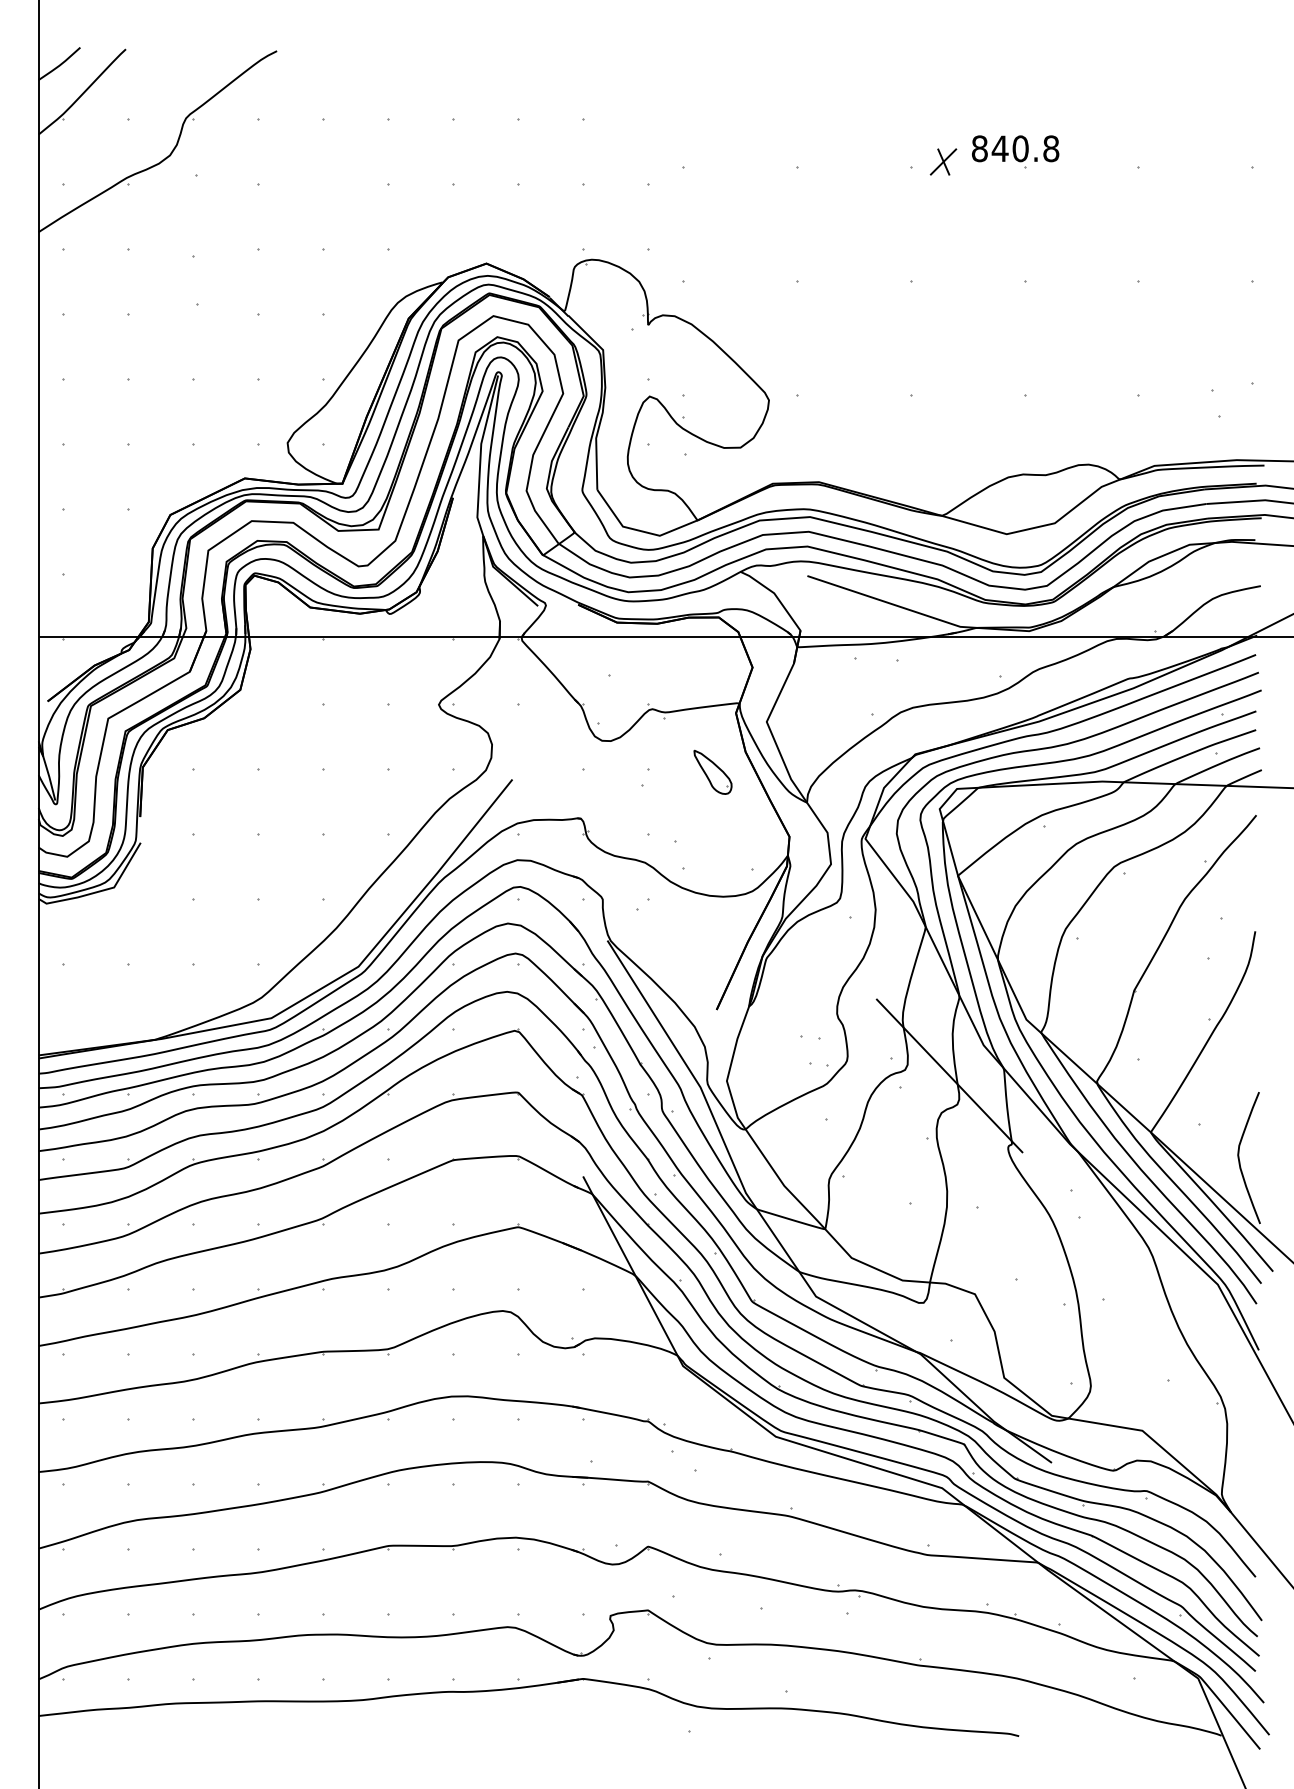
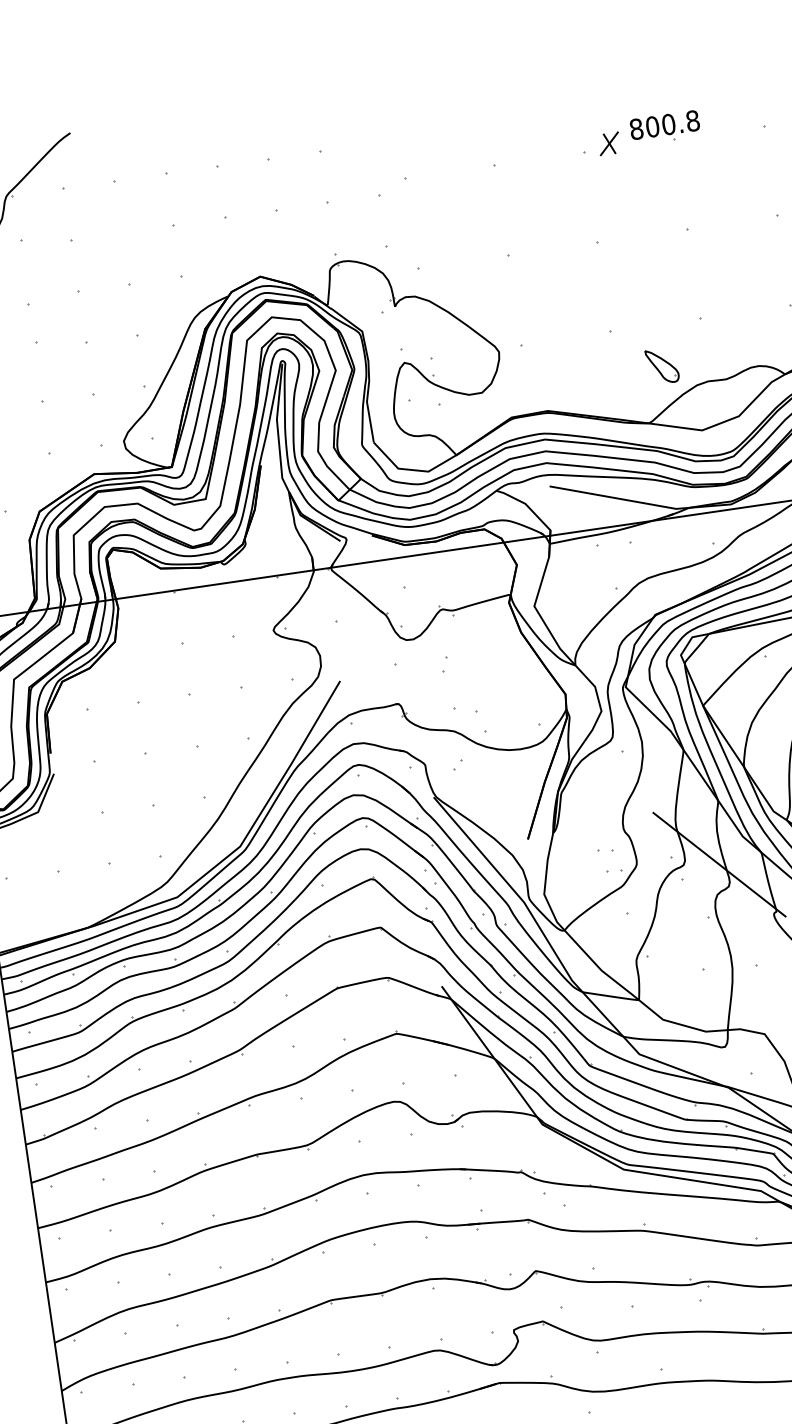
text: (999, 148) -> (652, 126), 840.8 -> 800.8
part: (712, 771) -> (661, 365), moved

